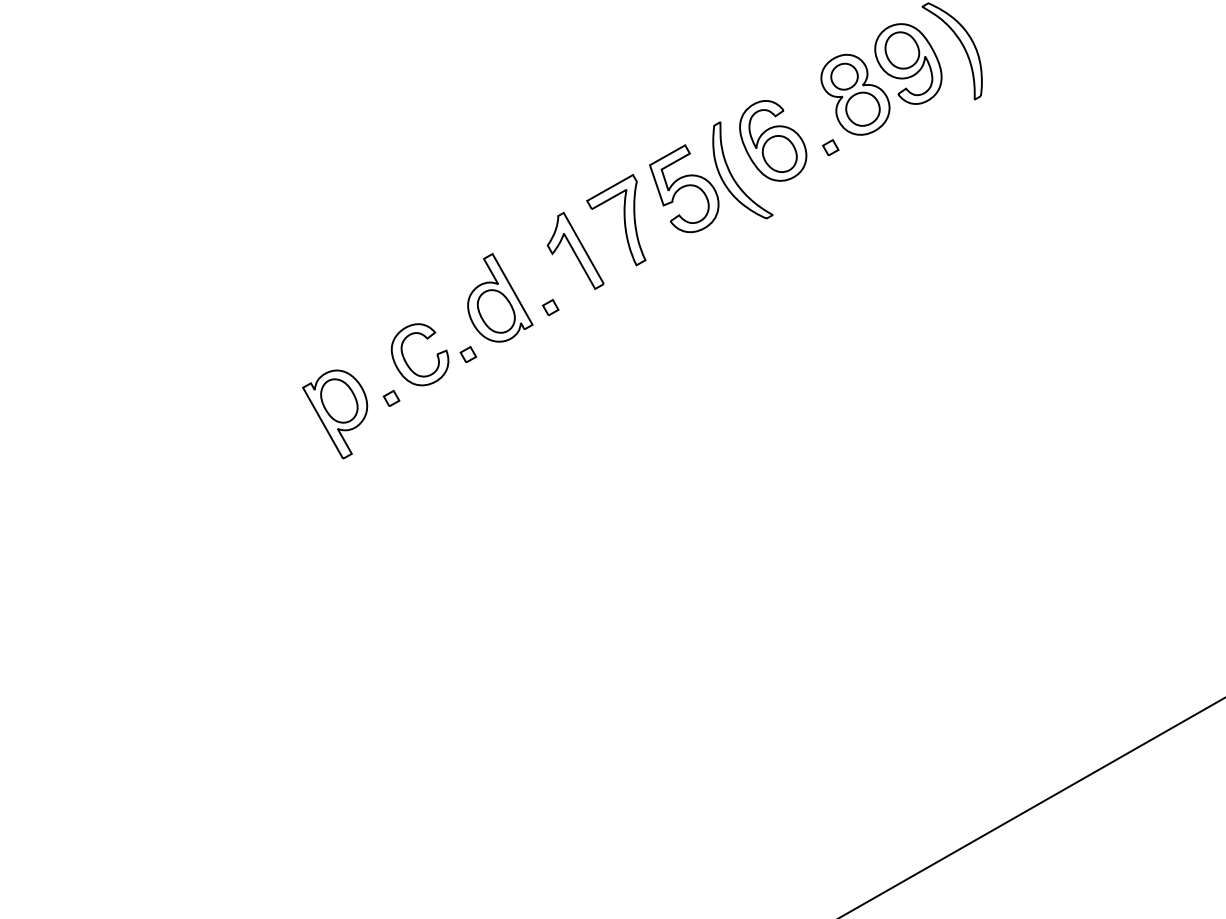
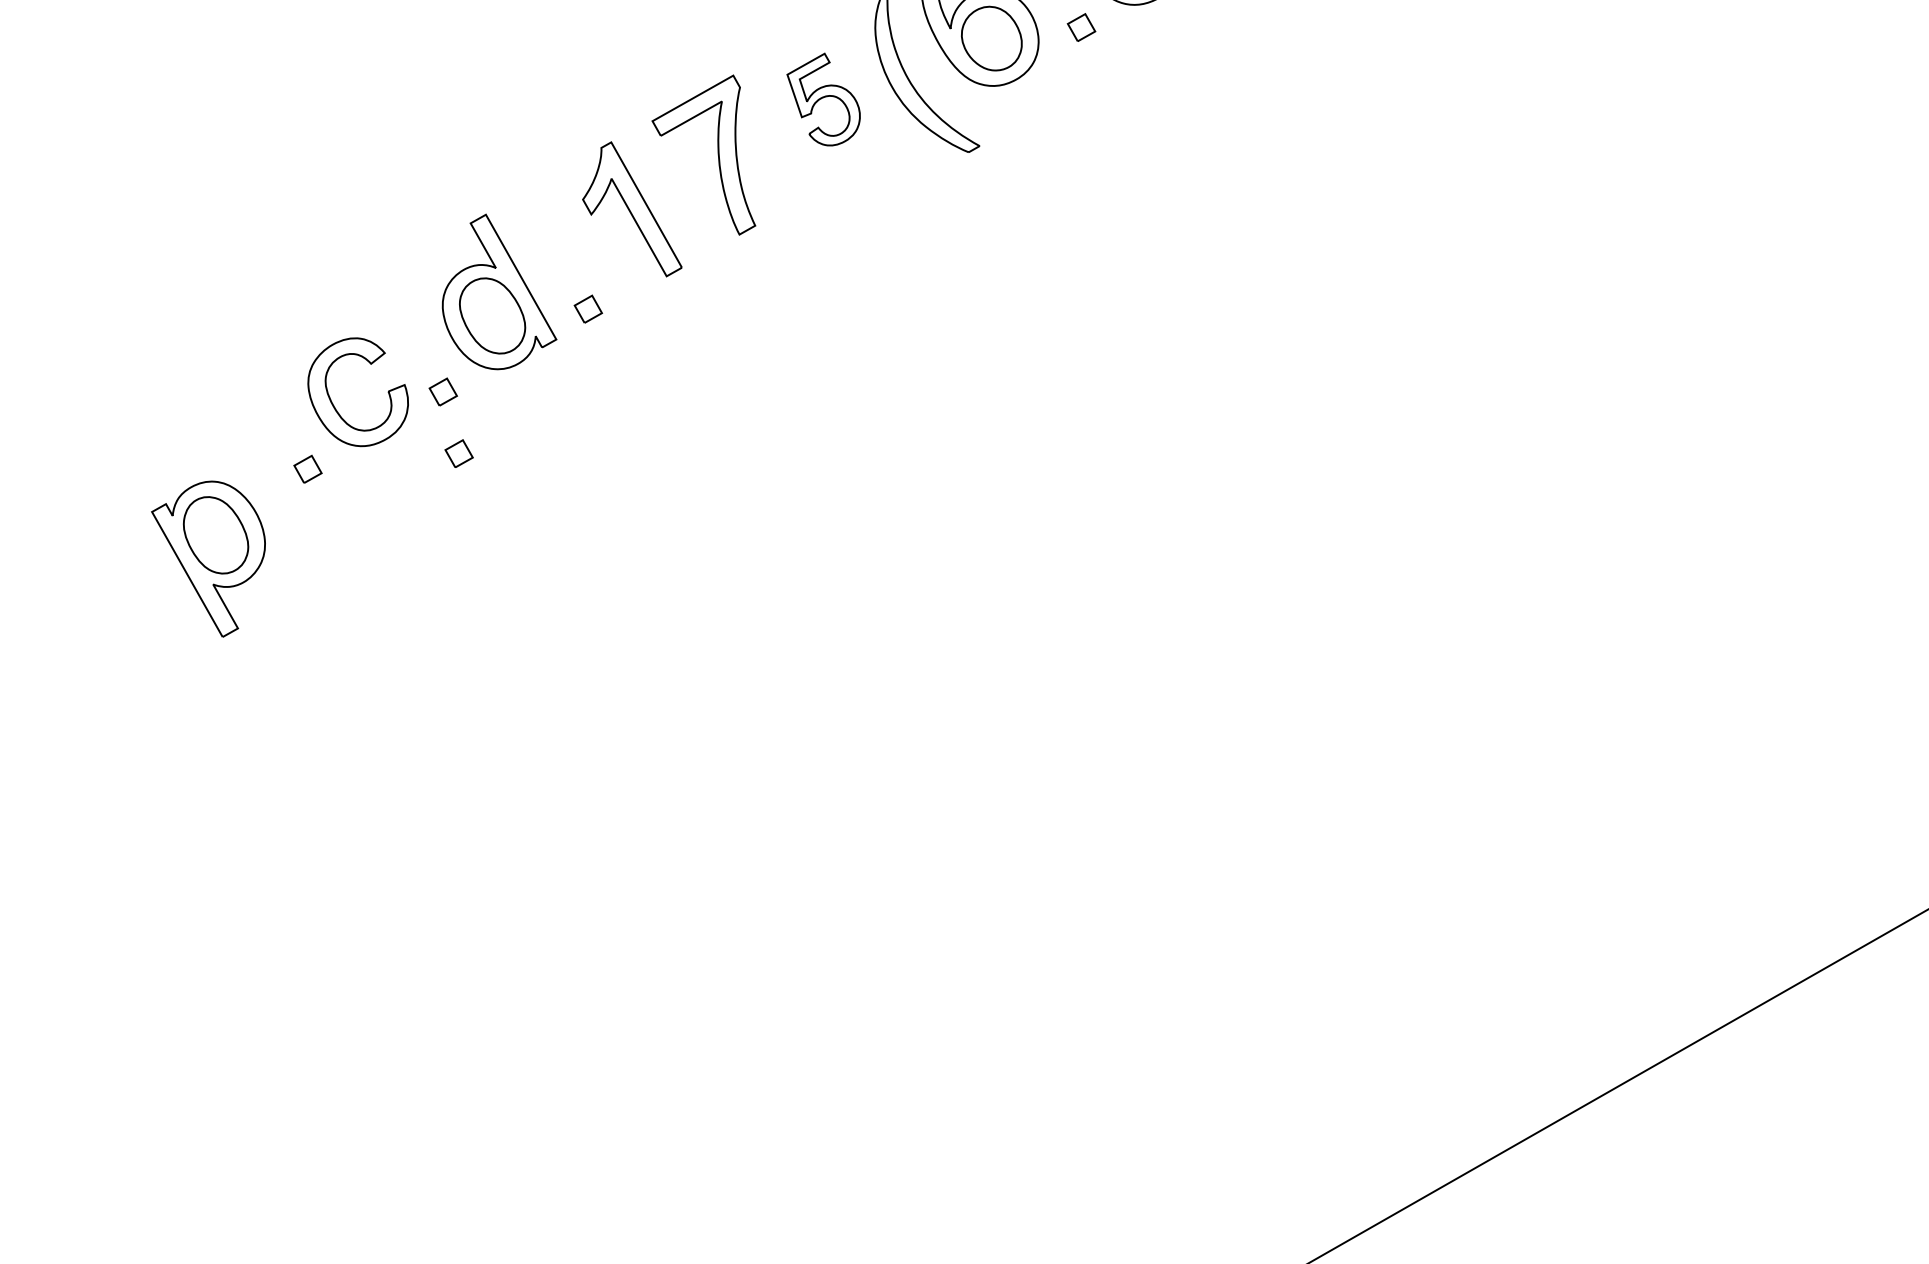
part: (684, 188) -> (823, 99), size x0.6
part: (477, 389) -> (459, 453), added
part: (335, 414) -> (209, 559), moved

